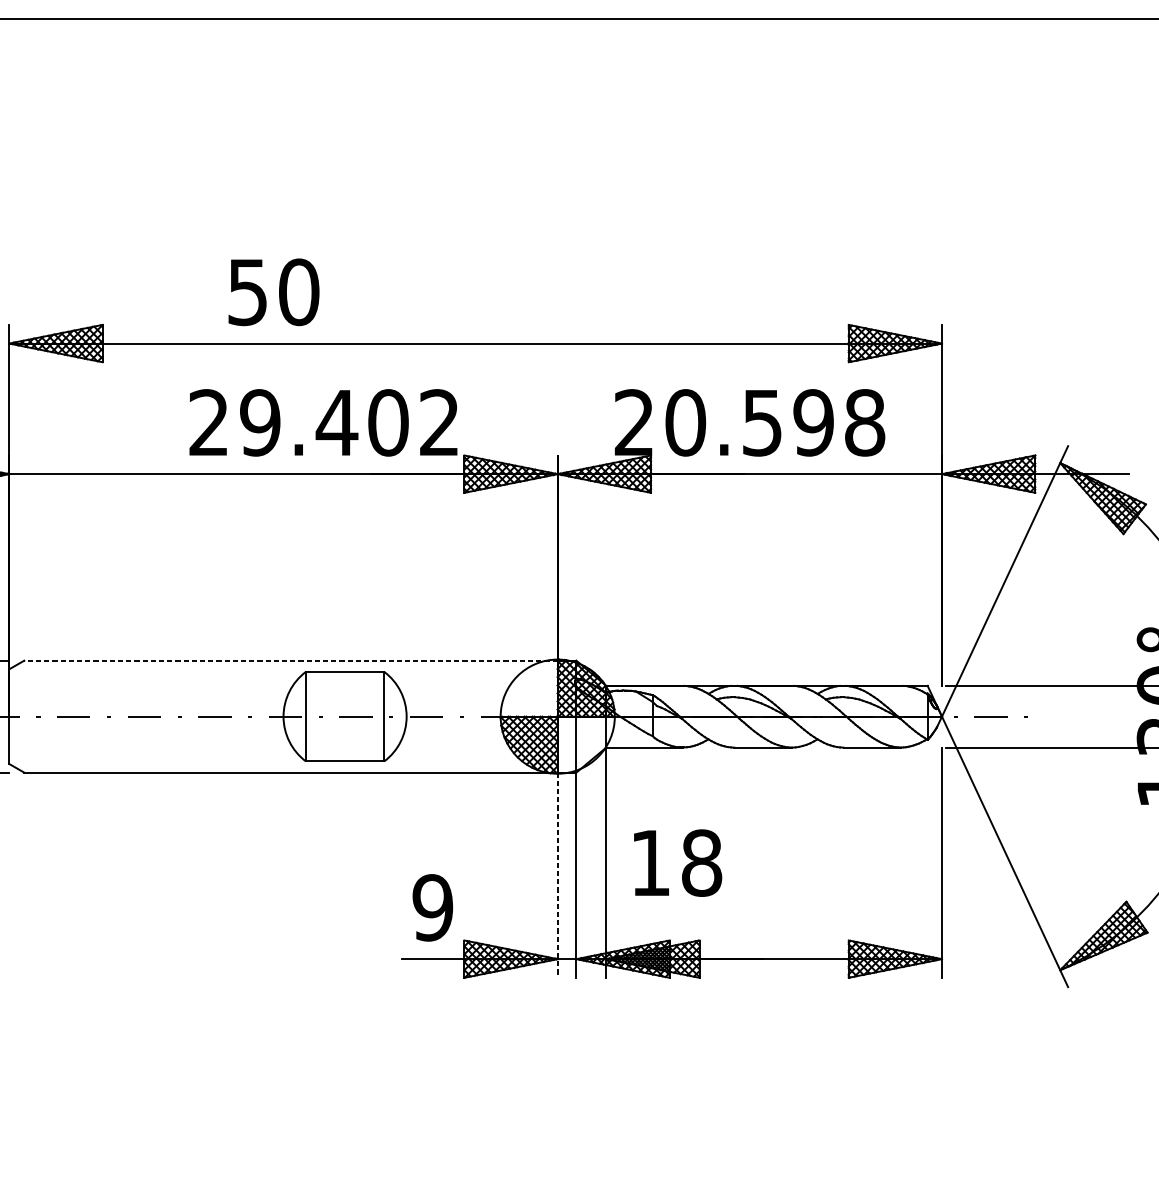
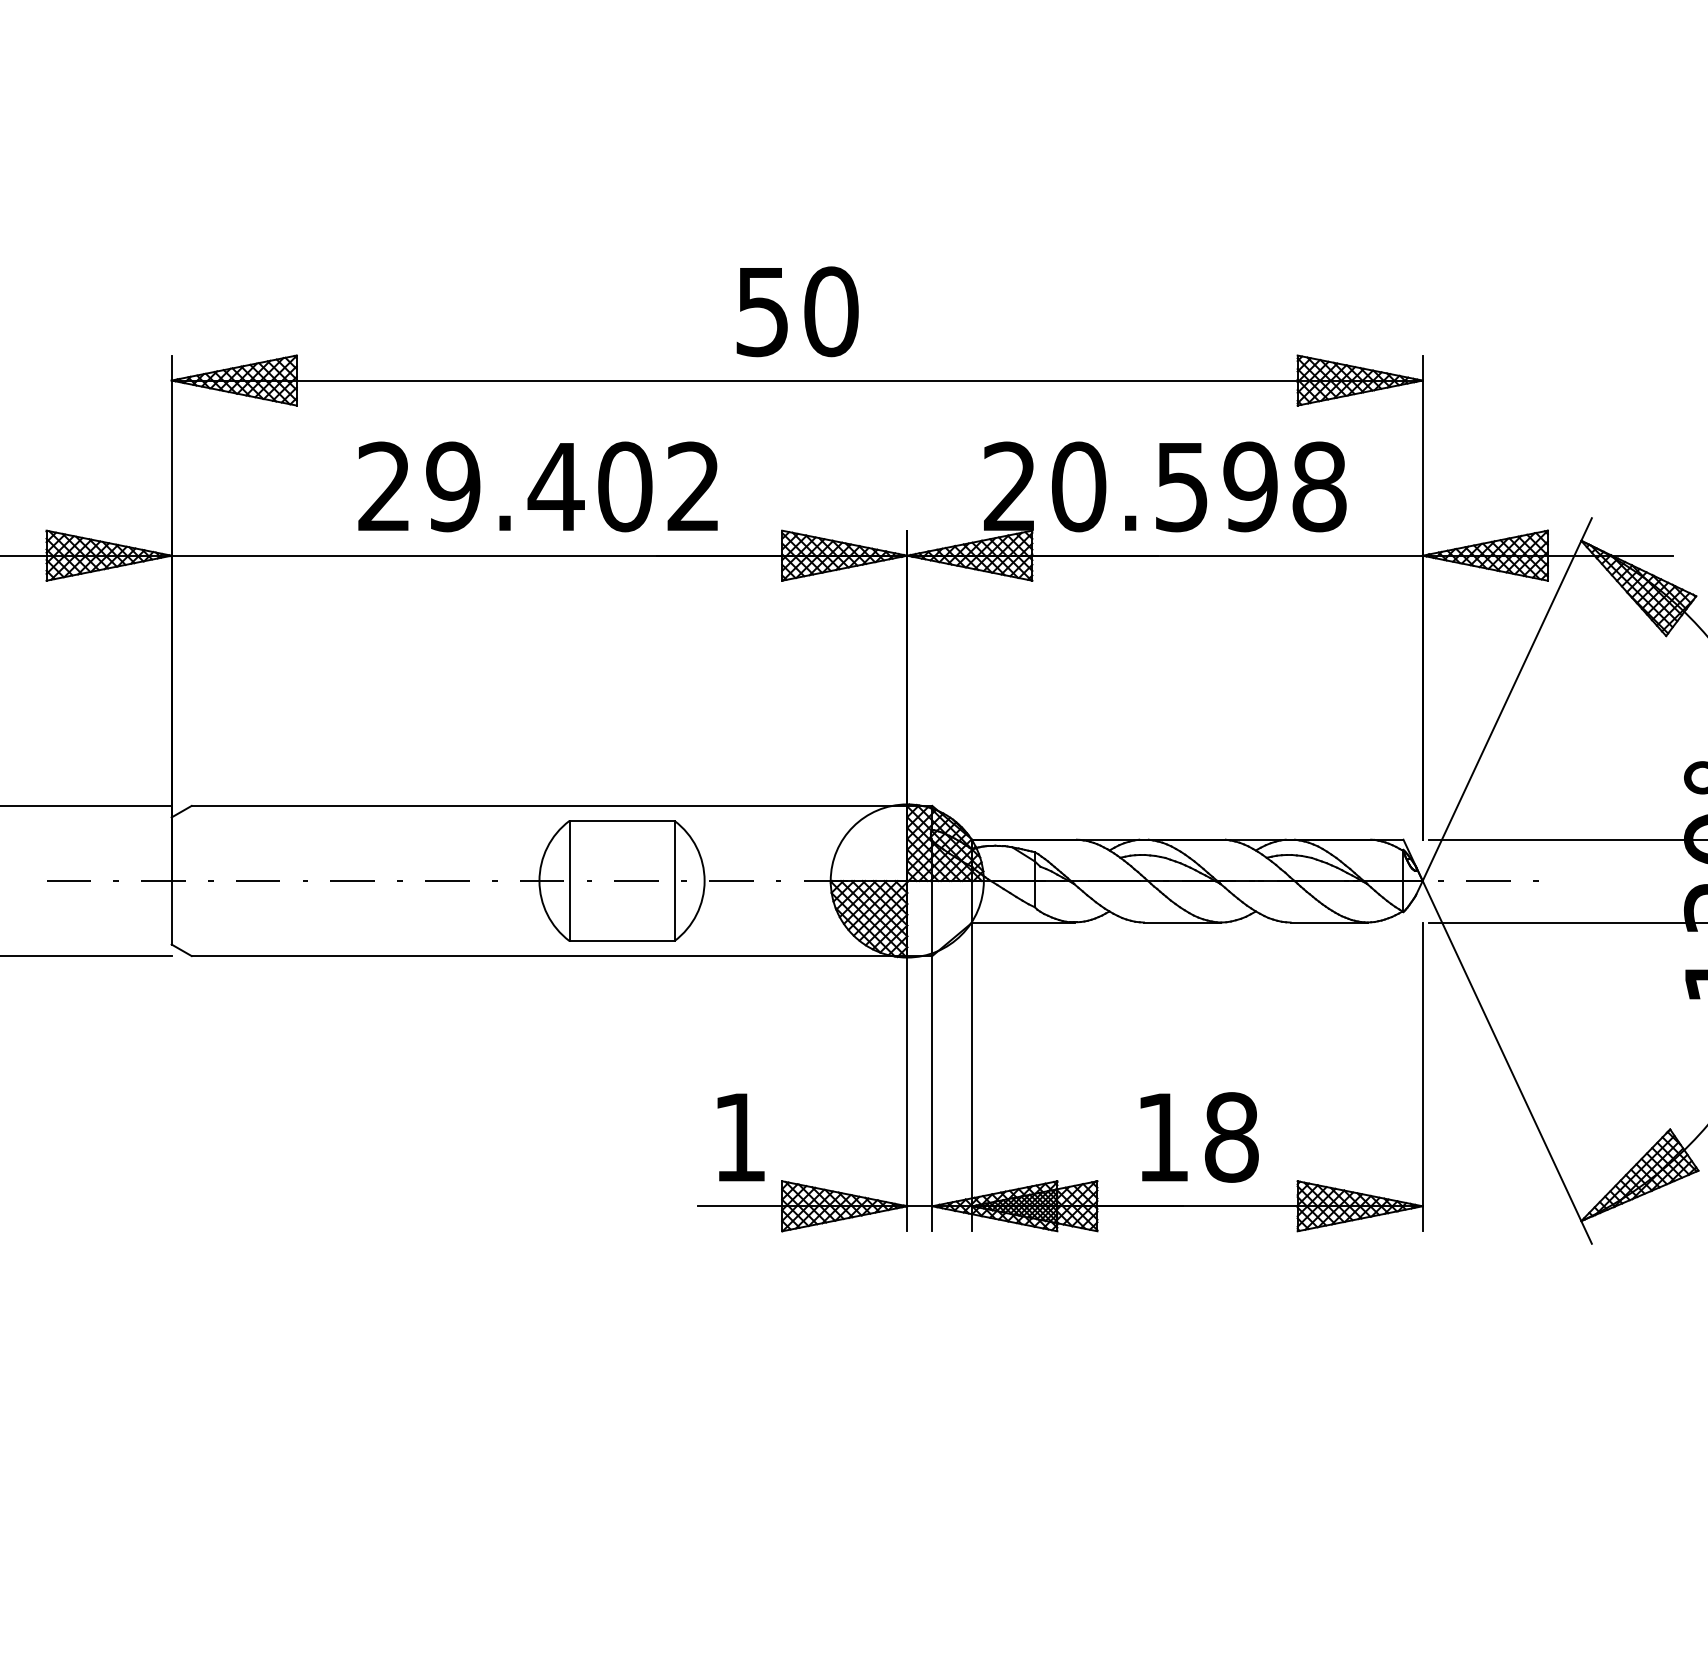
text: (273, 292) -> (797, 311), moved
text: (323, 422) -> (537, 486), moved
line: (291, 660) -> (549, 805), dashed -> solid
text: (677, 863) -> (1199, 1137), moved
line: (557, 875) -> (907, 1093), dashed -> solid
text: (432, 907) -> (739, 1137), 9 -> 1

